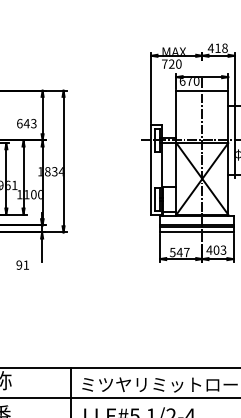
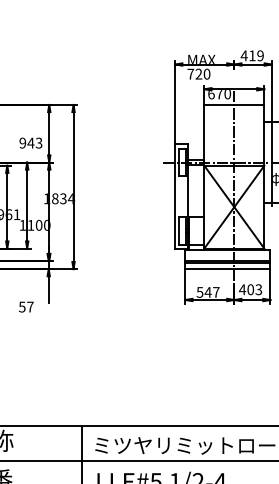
text: (224, 47) -> (259, 54), 418 -> 419
text: (19, 123) -> (22, 142), 643 -> 943
text: (22, 264) -> (25, 306), 91 -> 57

